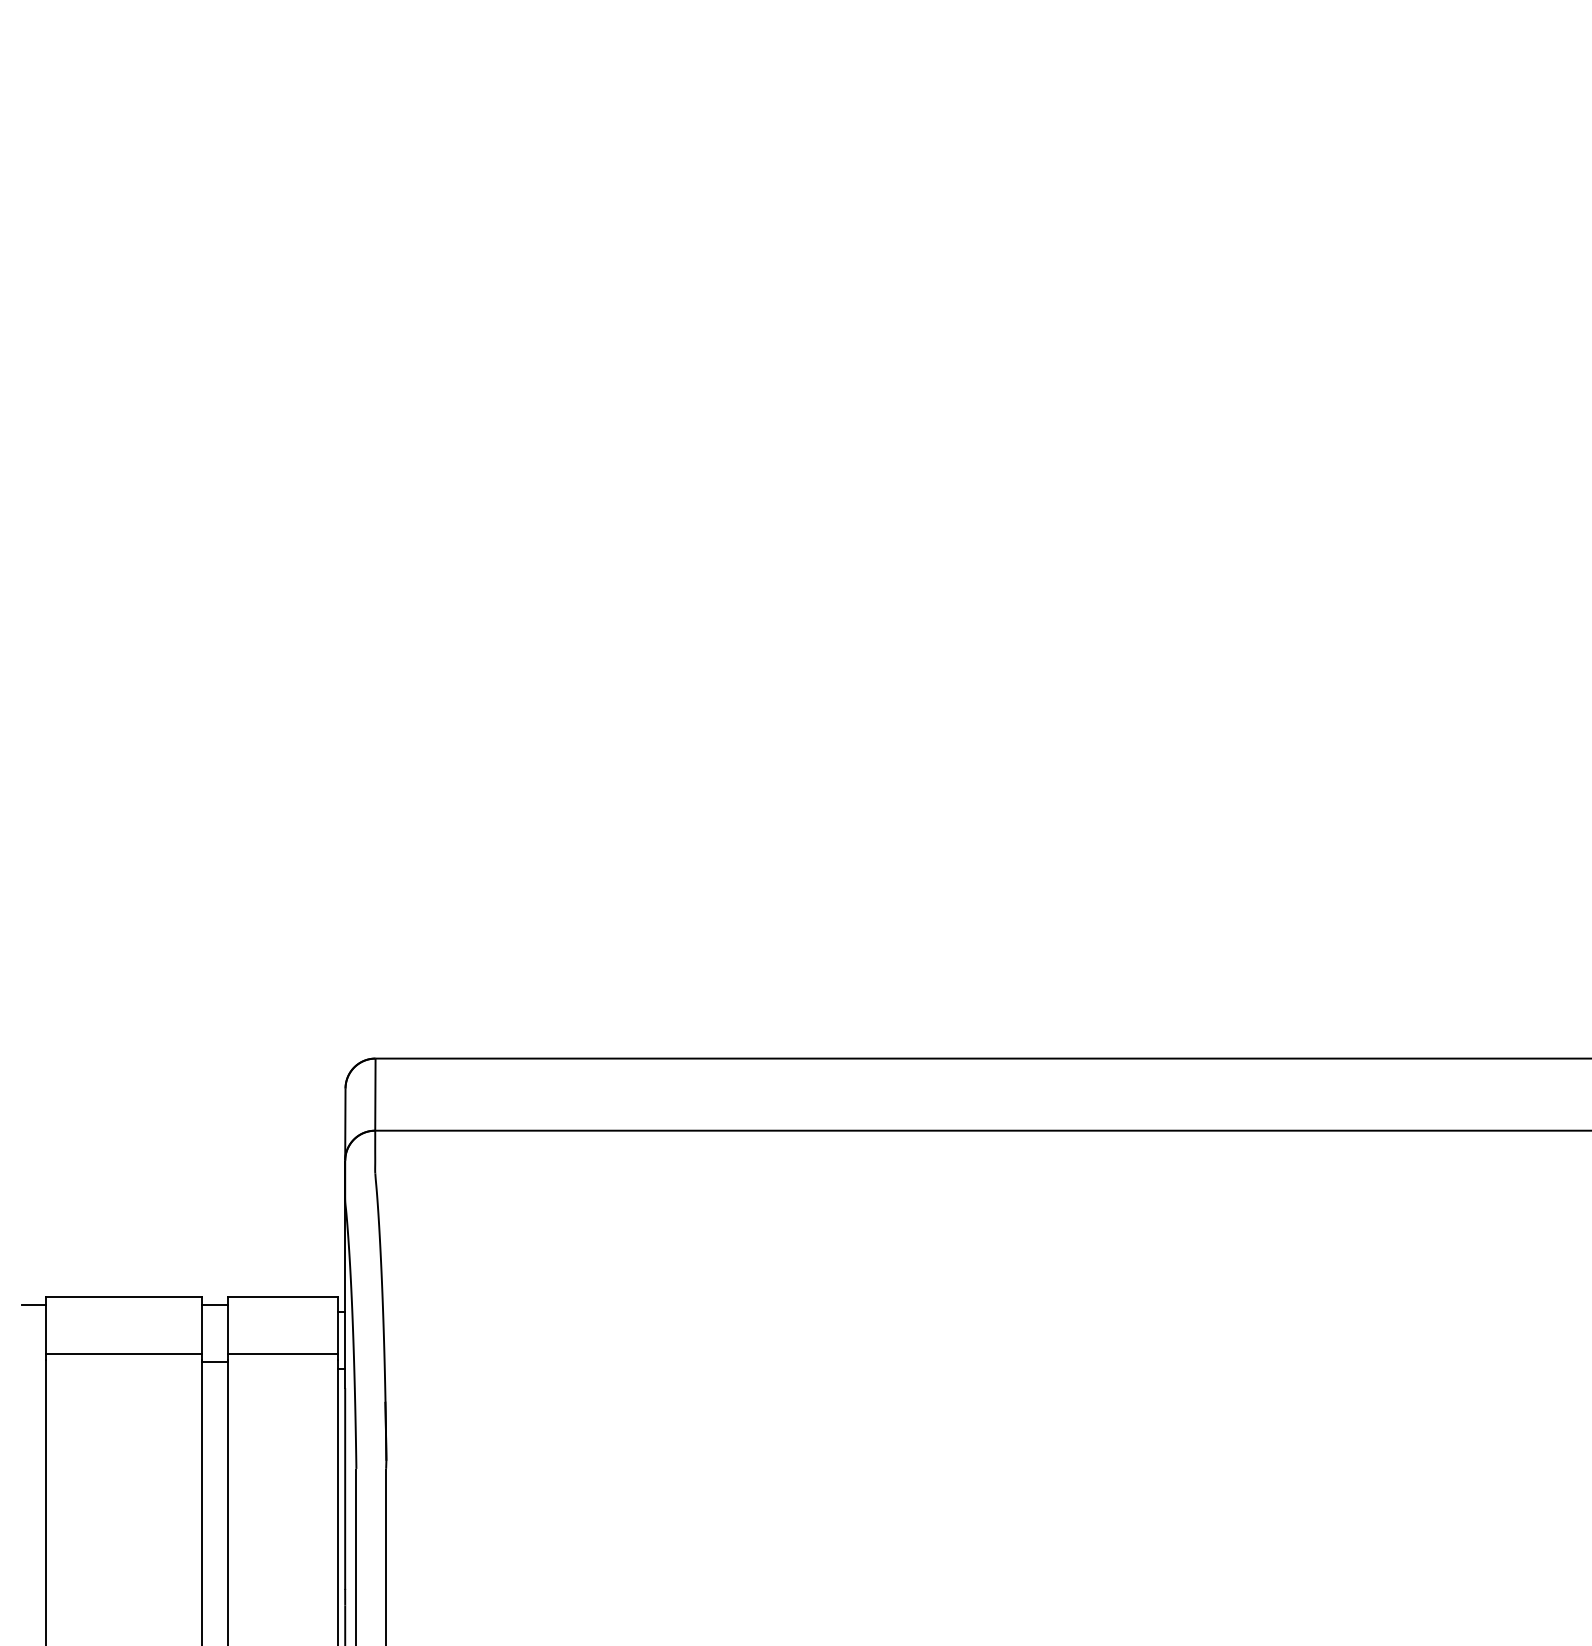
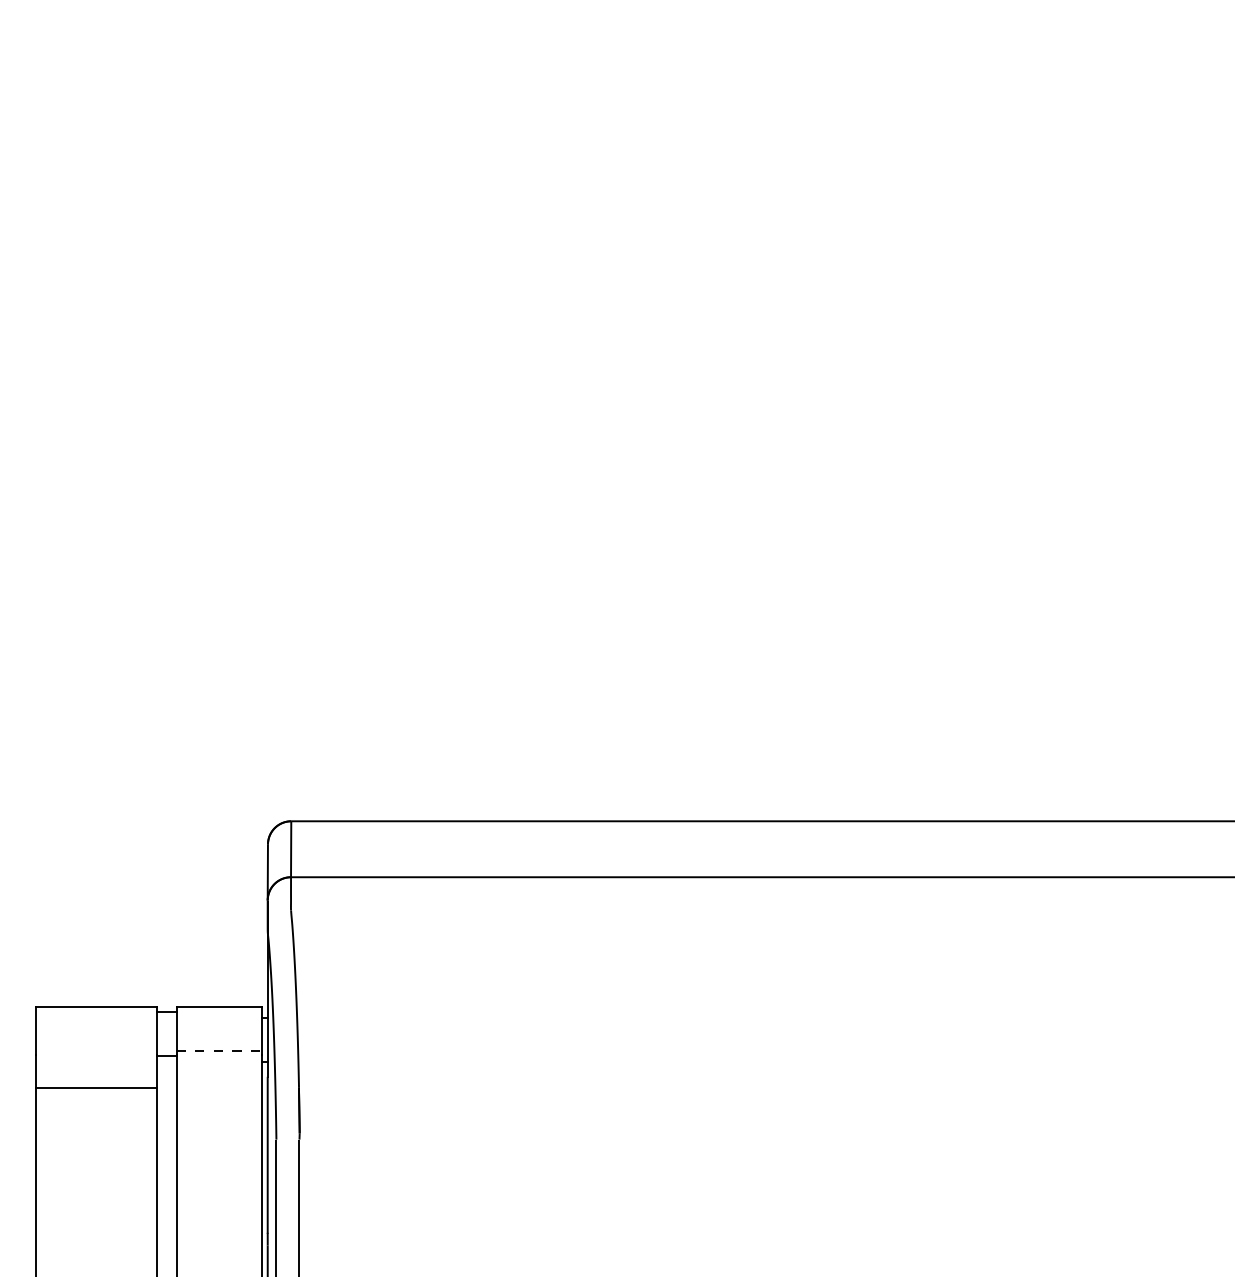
line: (33, 1304) -> (25, 1012), removed
line: (124, 1354) -> (96, 1088), moved
line: (283, 1354) -> (219, 1050), solid -> dashed

